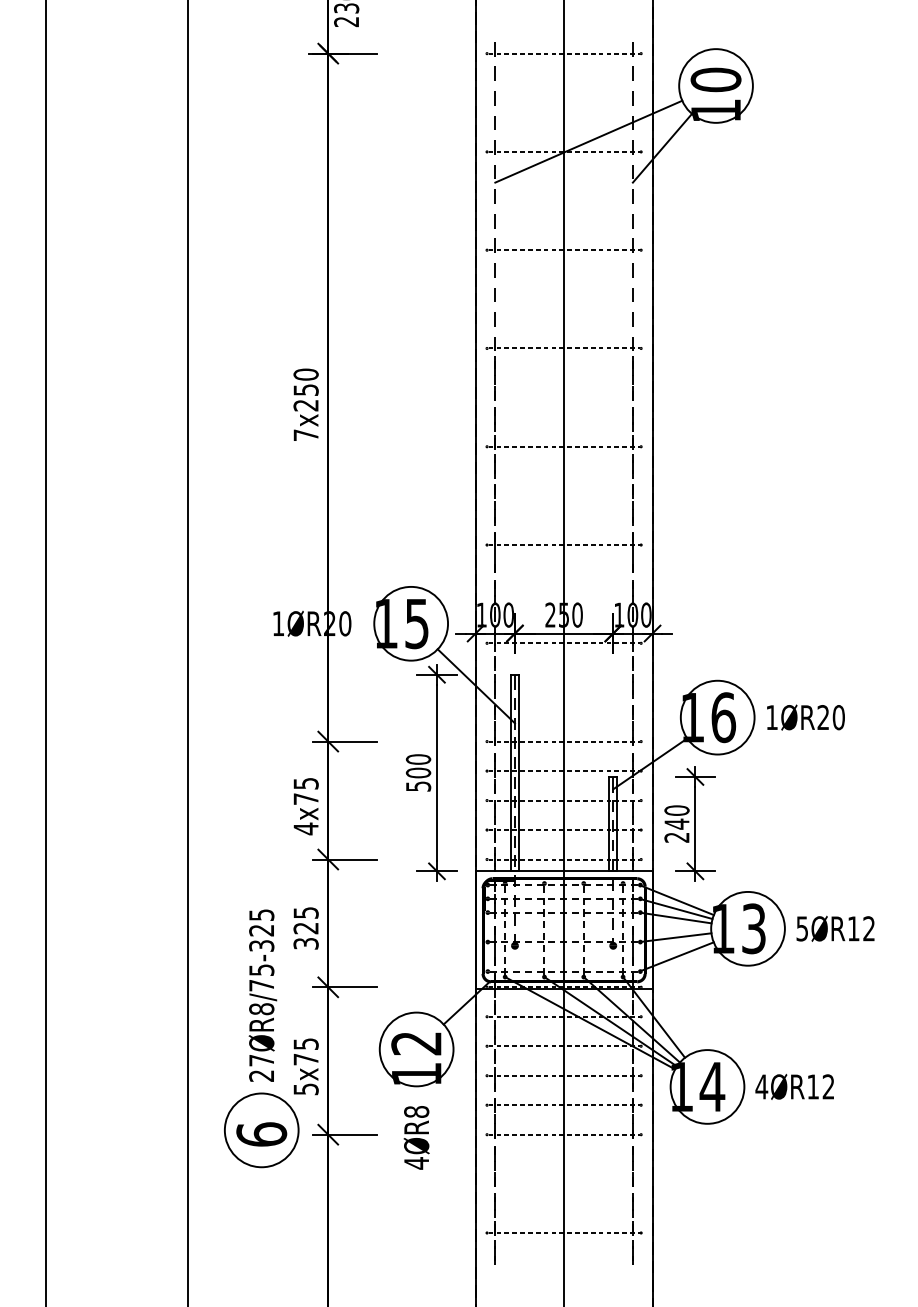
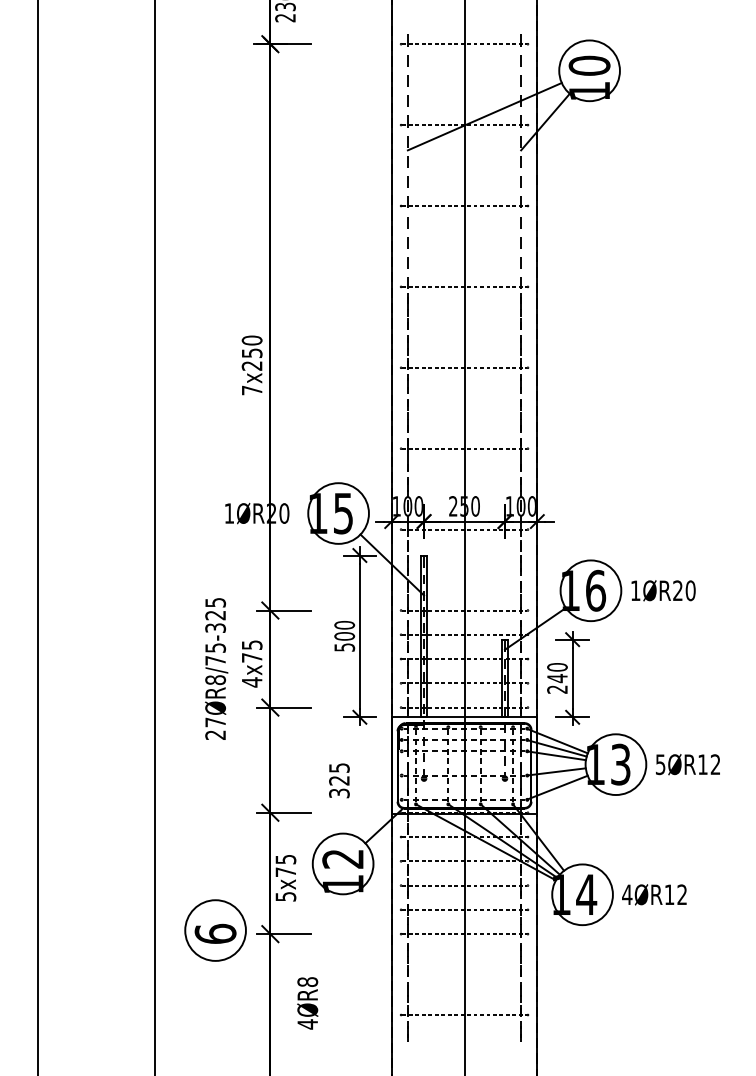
text: (305, 404) -> (251, 365), moved
text: (305, 928) -> (338, 780), moved
text: (262, 995) -> (216, 668), moved
text: (305, 1066) -> (285, 877), moved
text: (416, 1137) -> (307, 1003), moved

